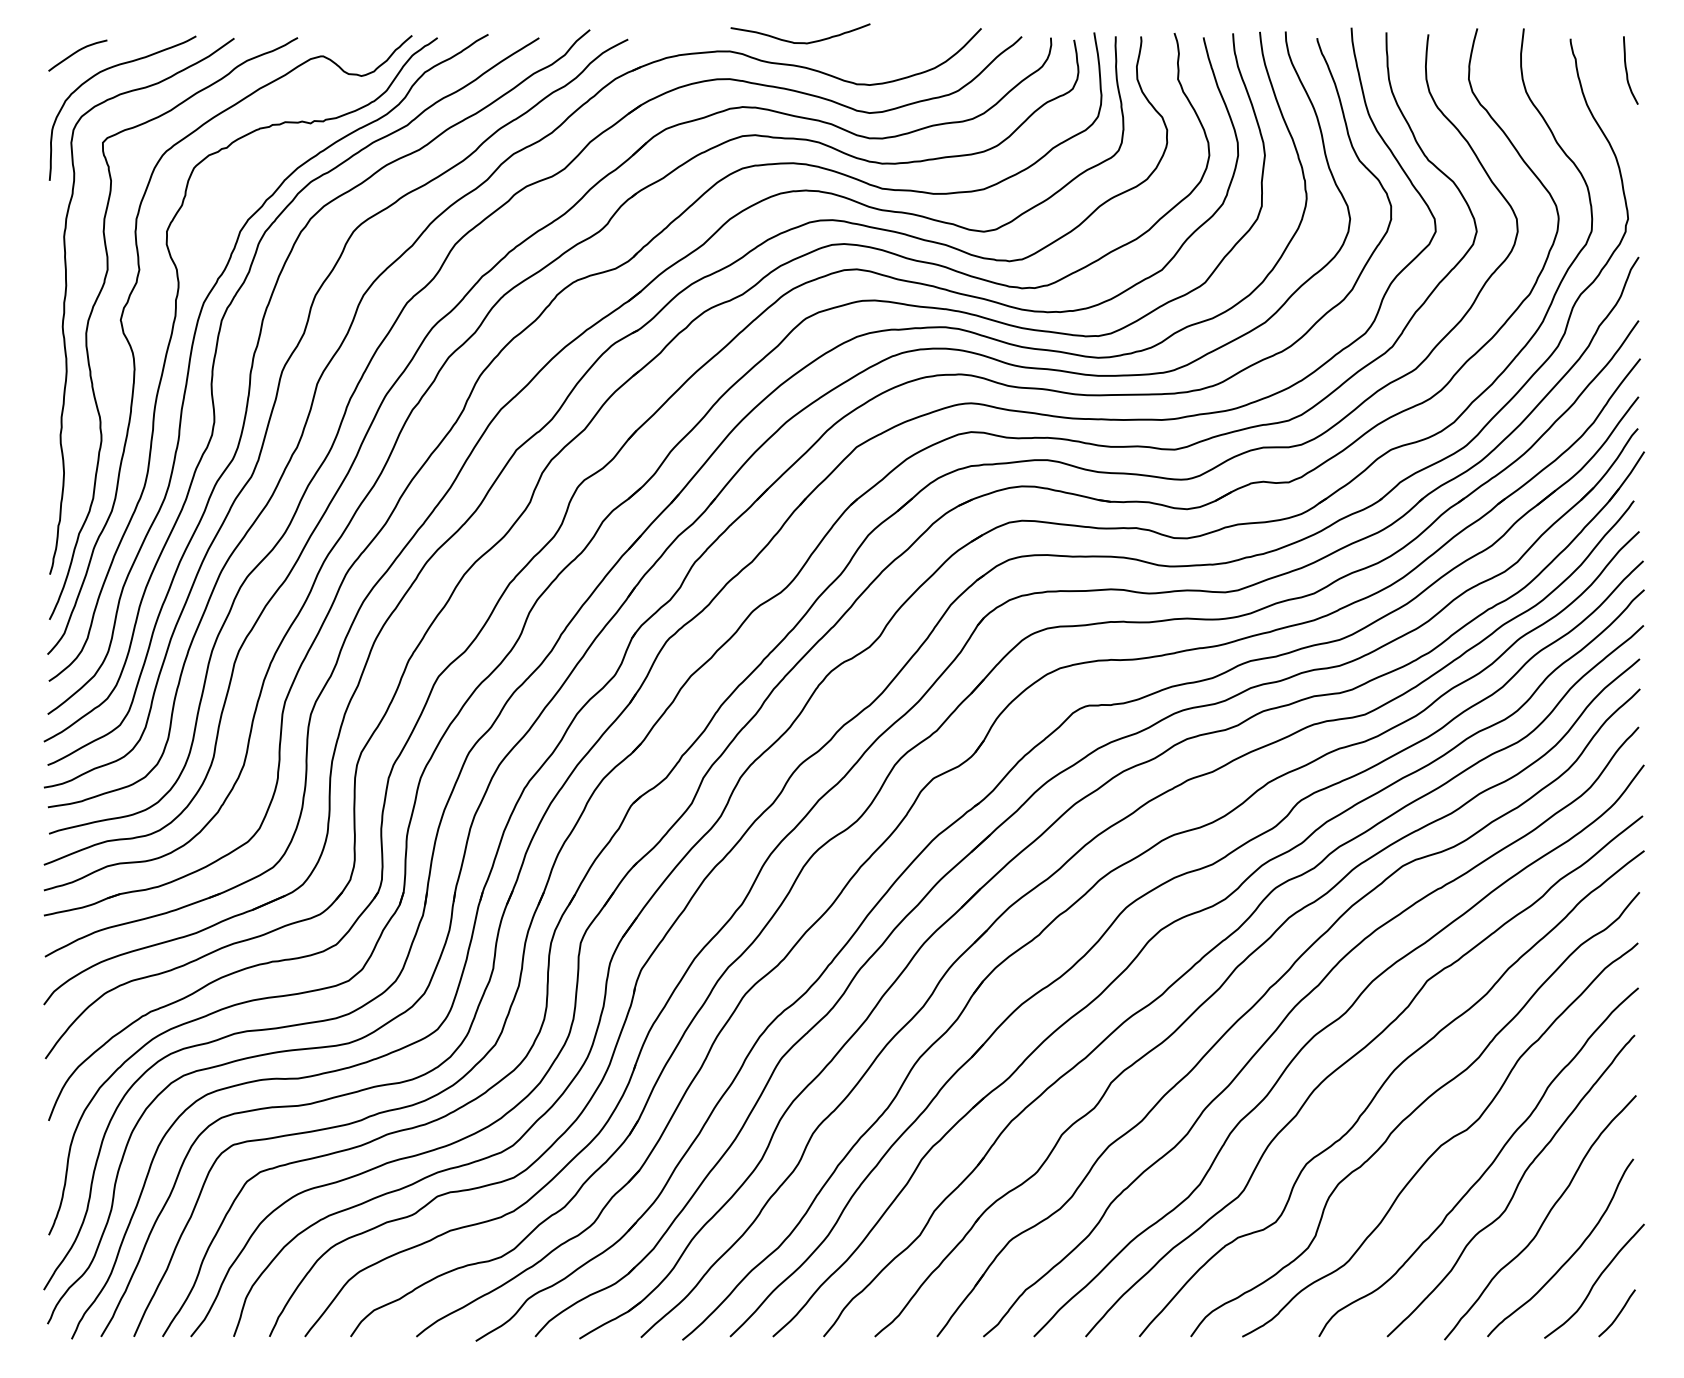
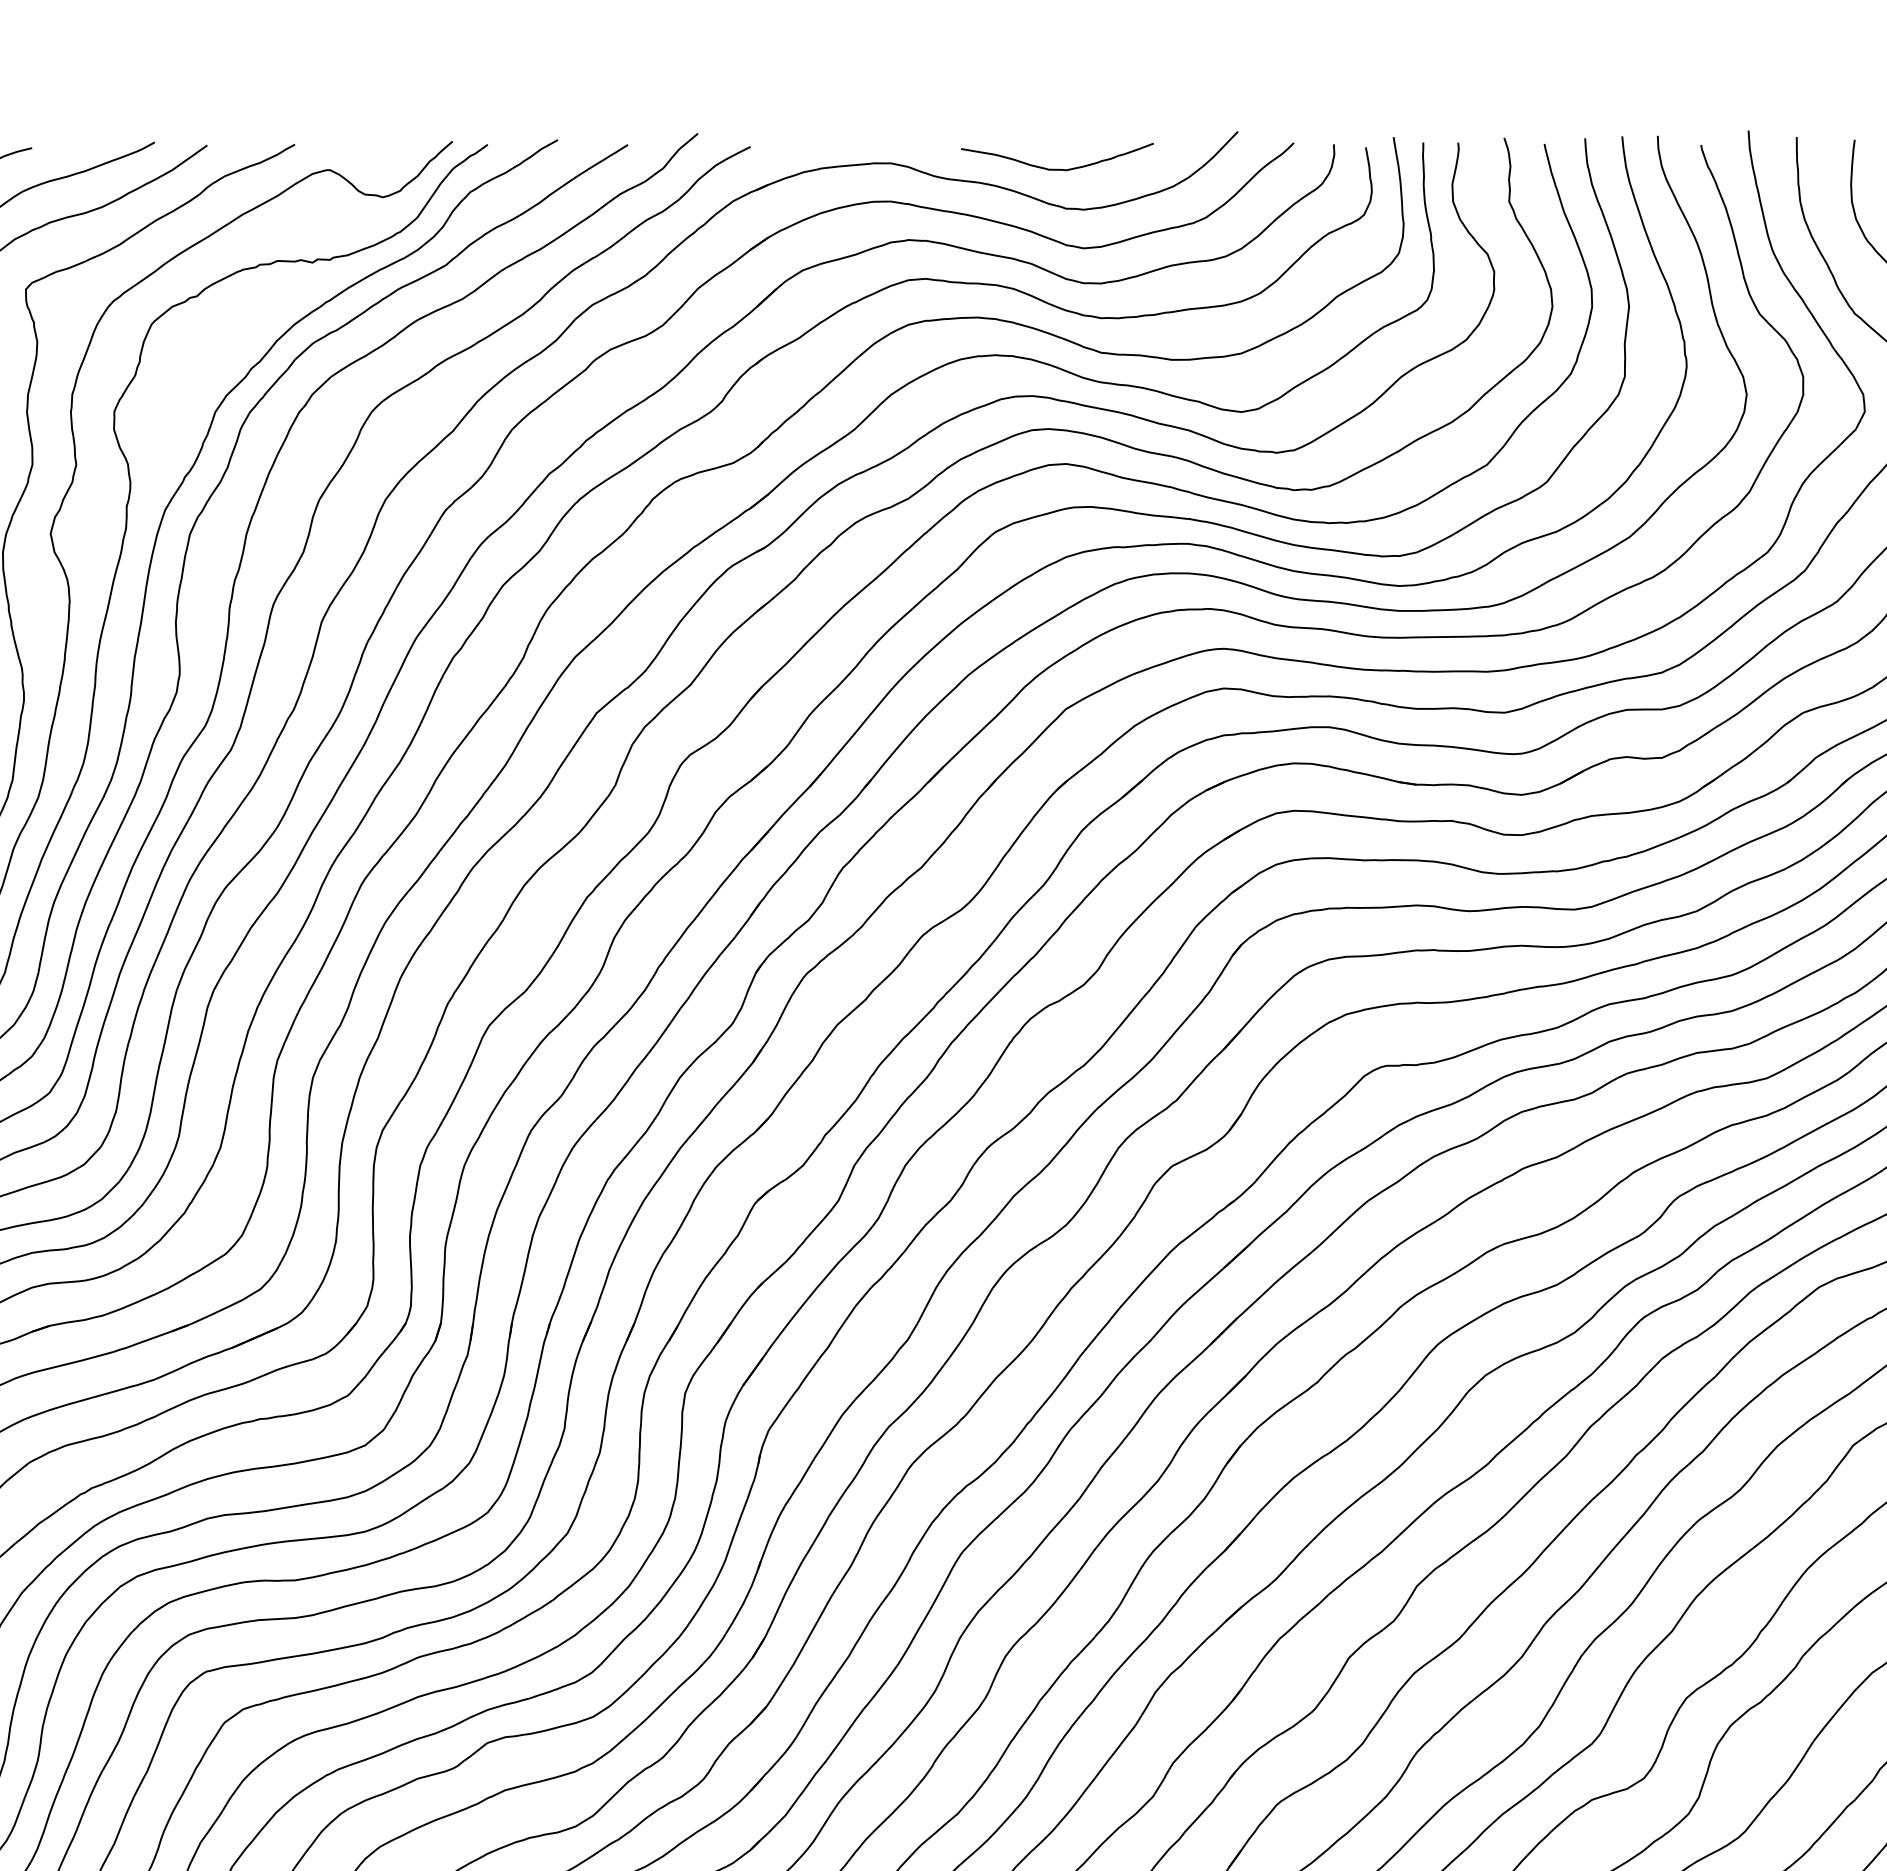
curve: (800, 42) -> (1057, 168), moved

